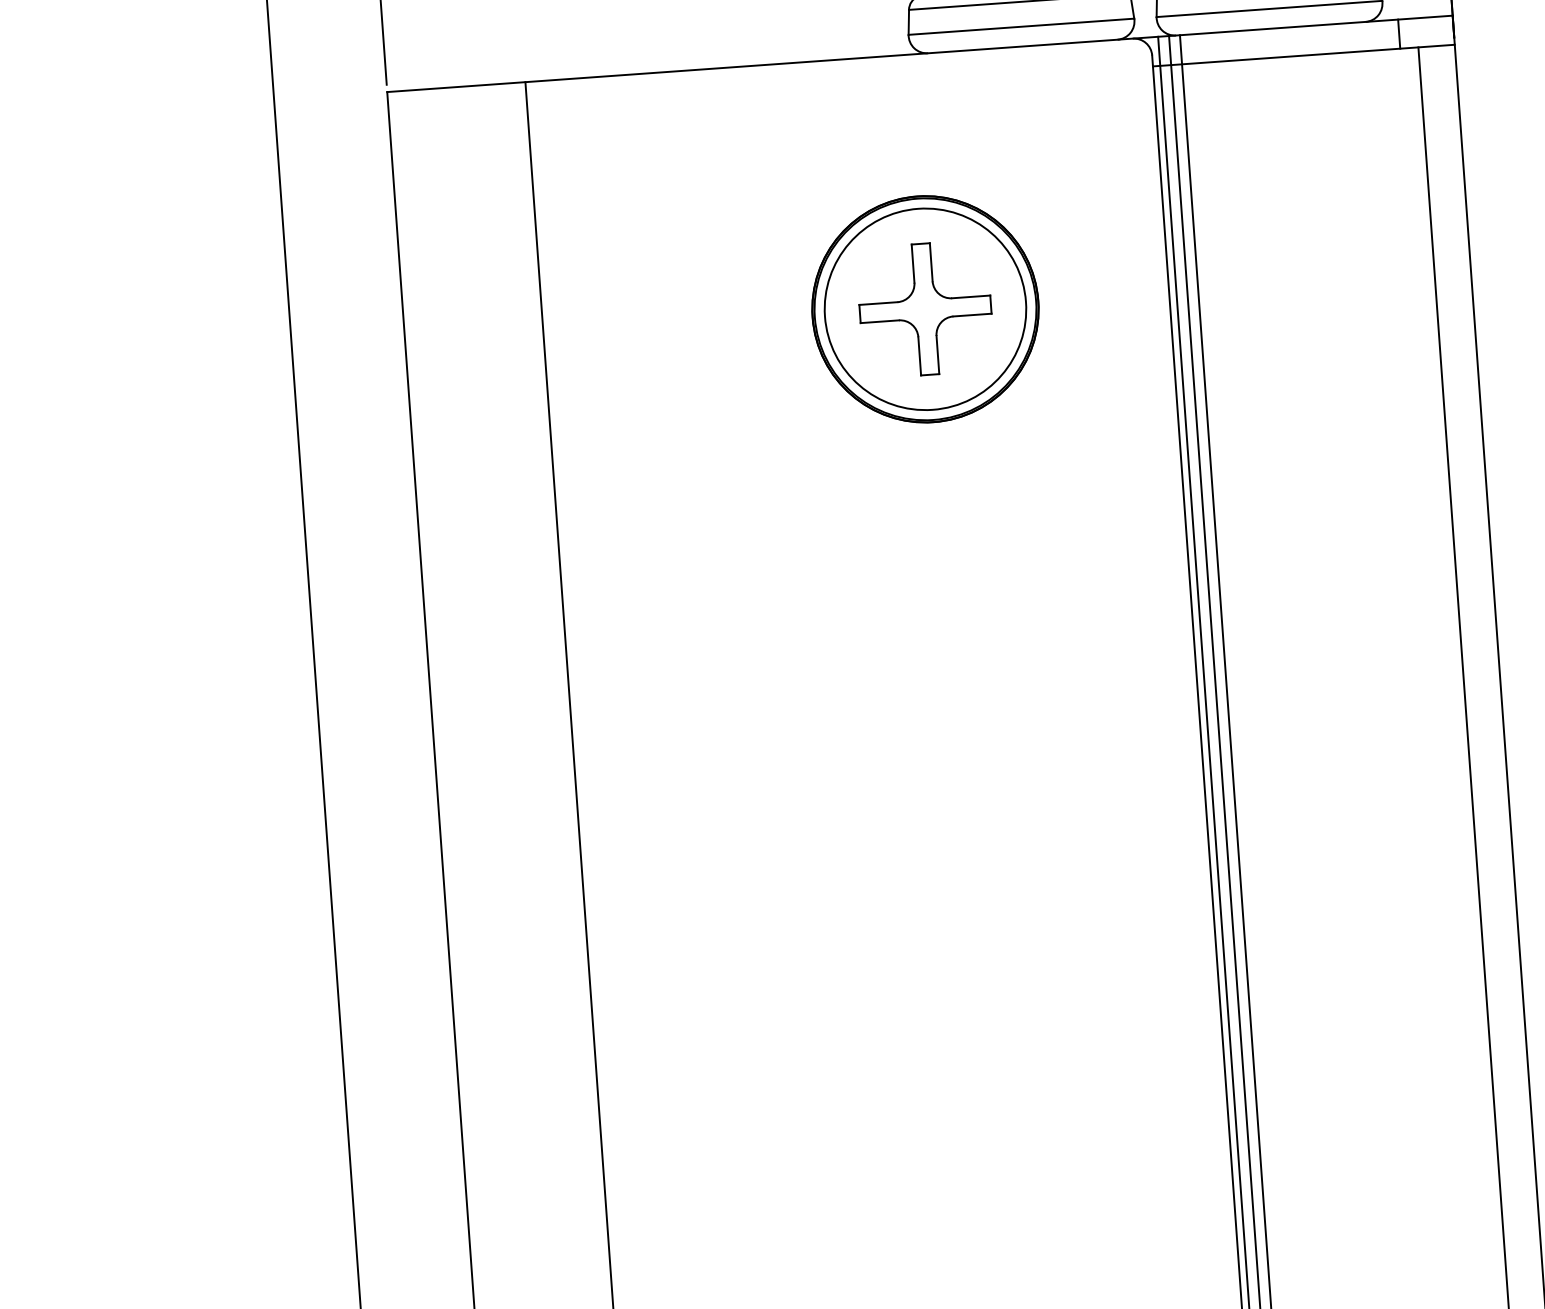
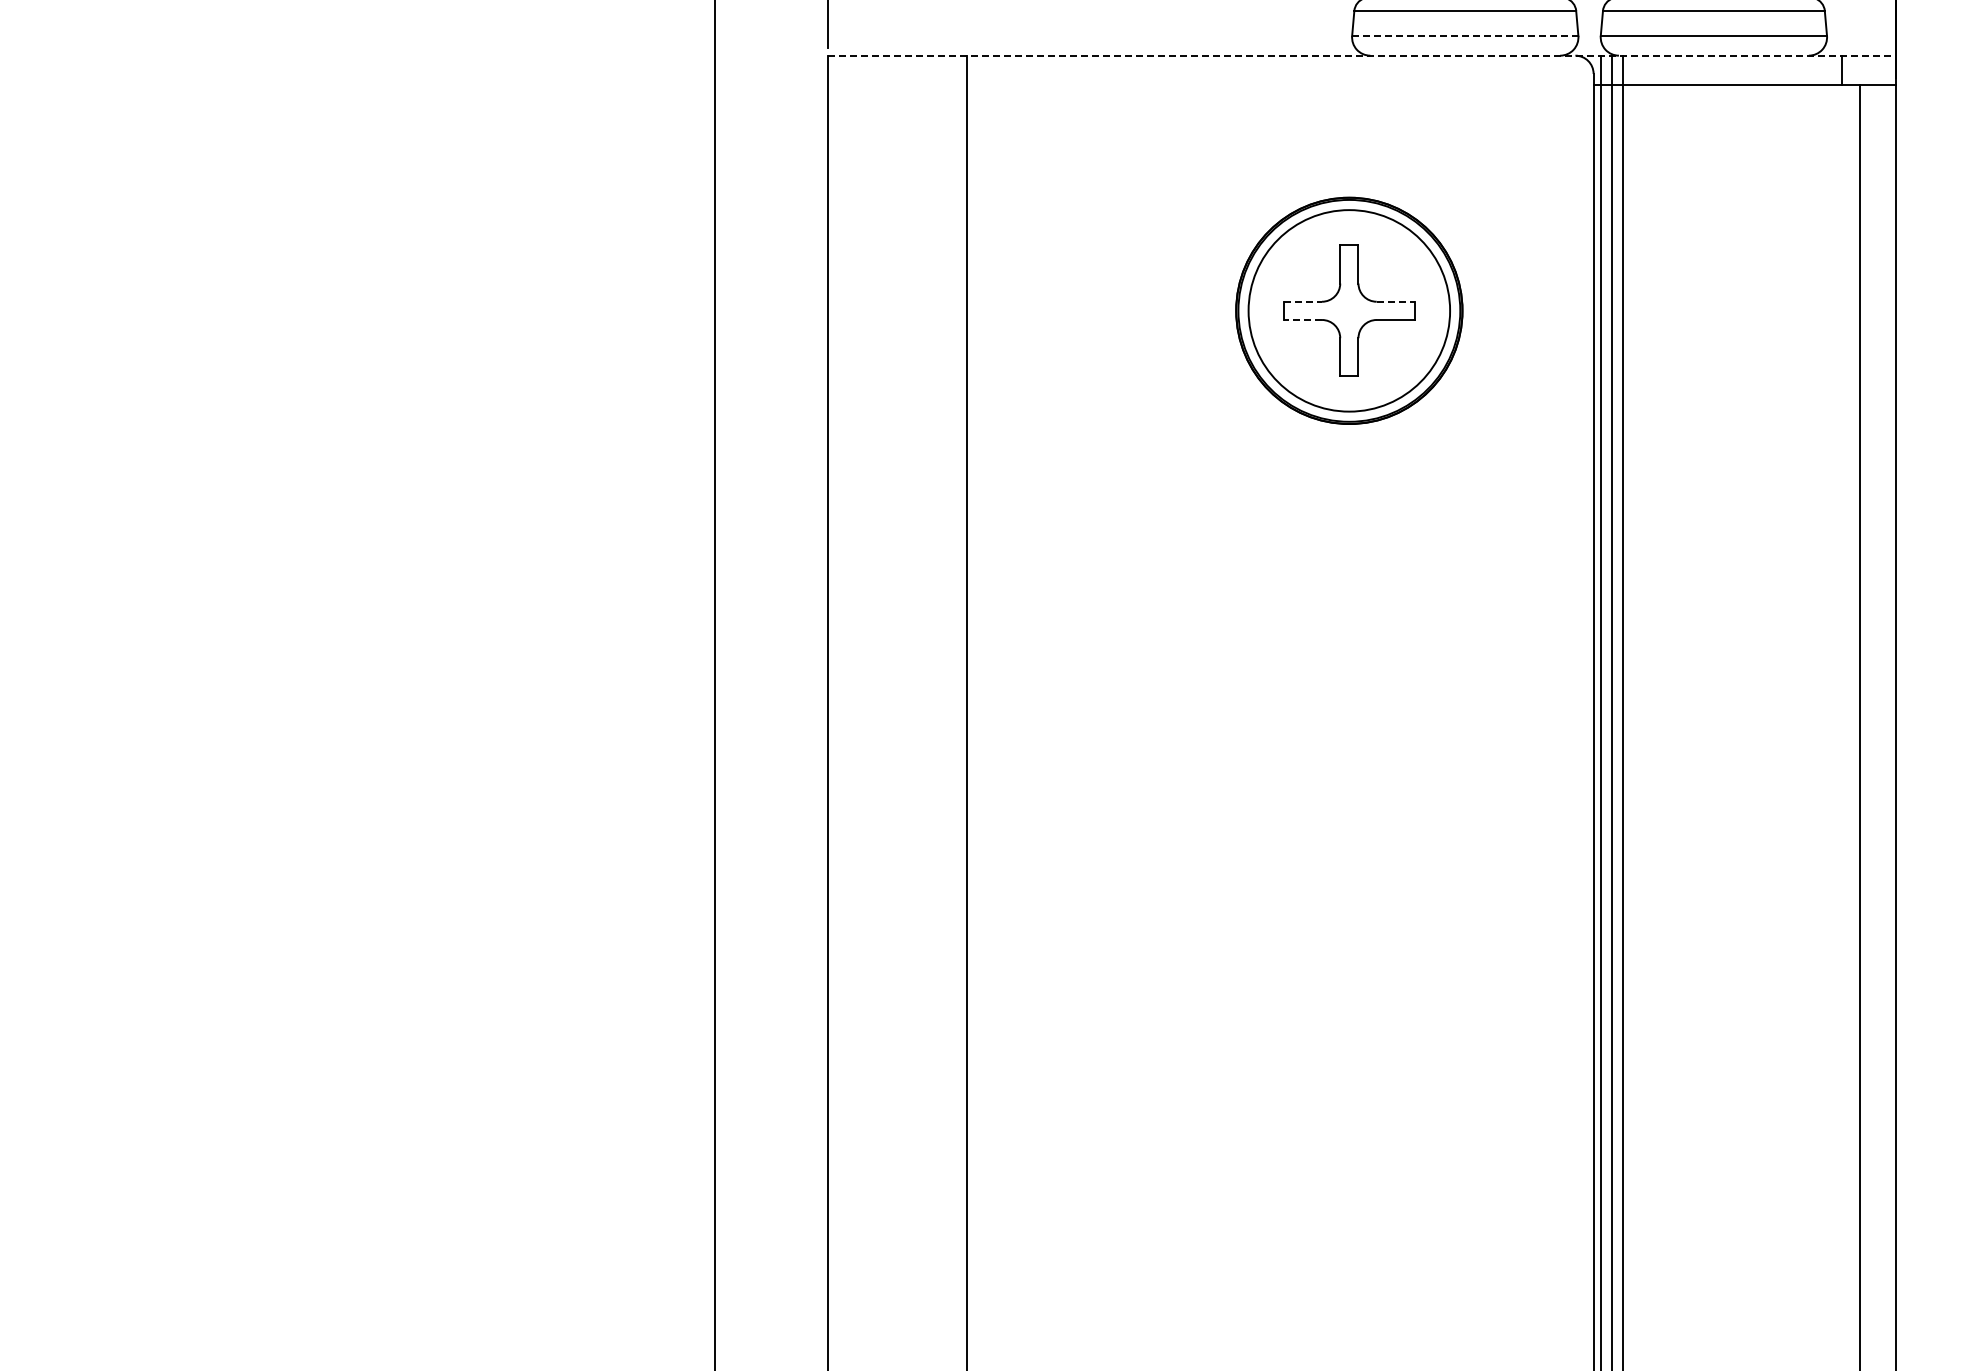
line: (1021, 26) -> (1465, 35), solid -> dashed
line: (920, 53) -> (1362, 55), solid -> dashed
line: (971, 296) -> (1396, 301), solid -> dashed
line: (879, 303) -> (1303, 301), solid -> dashed
line: (879, 321) -> (1302, 319), solid -> dashed

